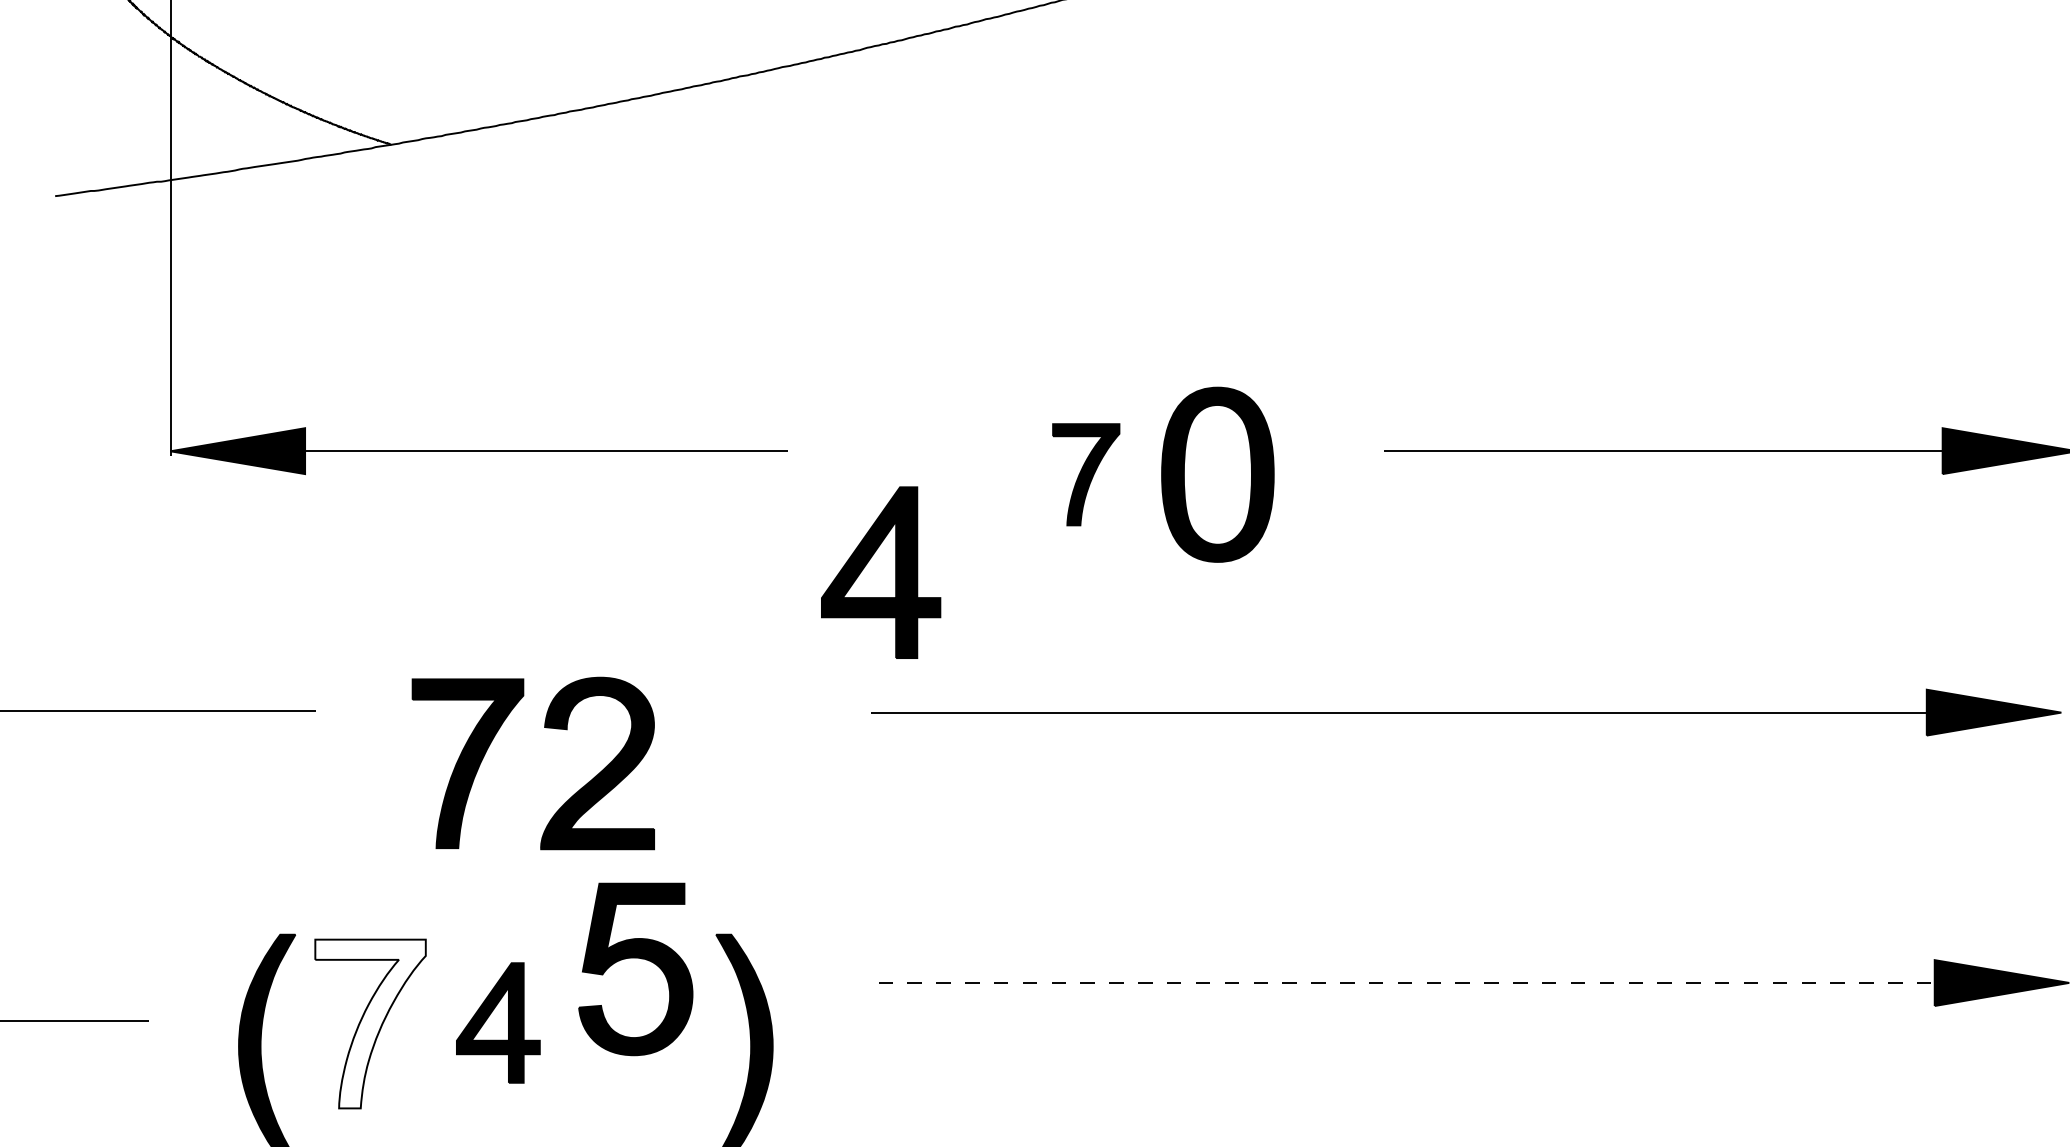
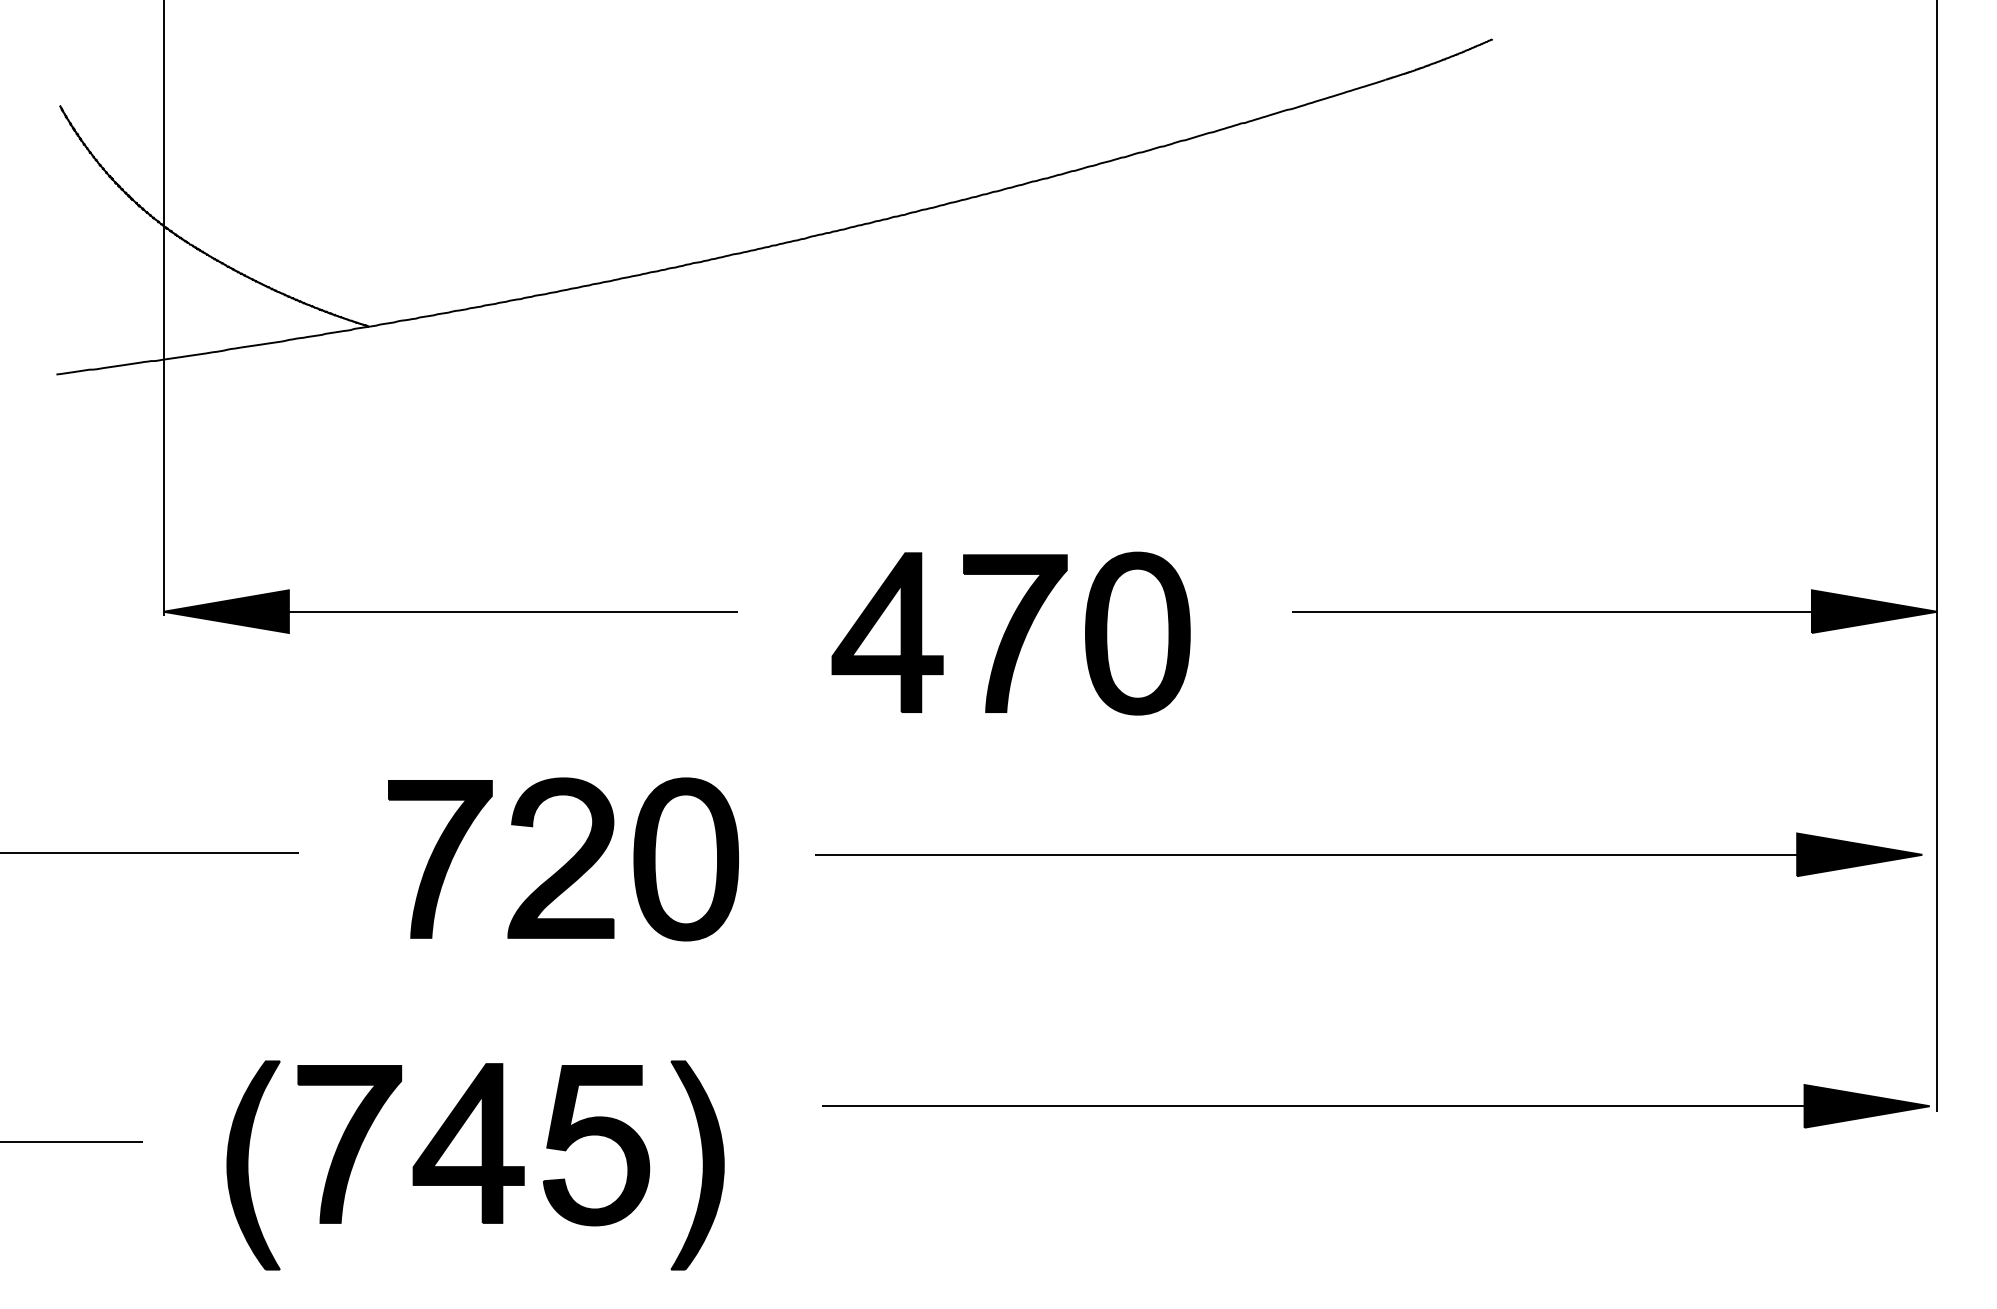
part: (1086, 474) -> (1015, 633), size x1.67
part: (880, 572) -> (887, 632), moved
part: (731, 717) -> (685, 859), added
part: (468, 763) -> (440, 859), moved
part: (603, 768) -> (566, 862), moved
part: (635, 958) -> (596, 1135), moved
line: (1406, 983) -> (1313, 1106), dashed -> solid
fill: (370, 1022) -> (349, 1143), added
part: (498, 1022) -> (468, 1143), size x1.43

